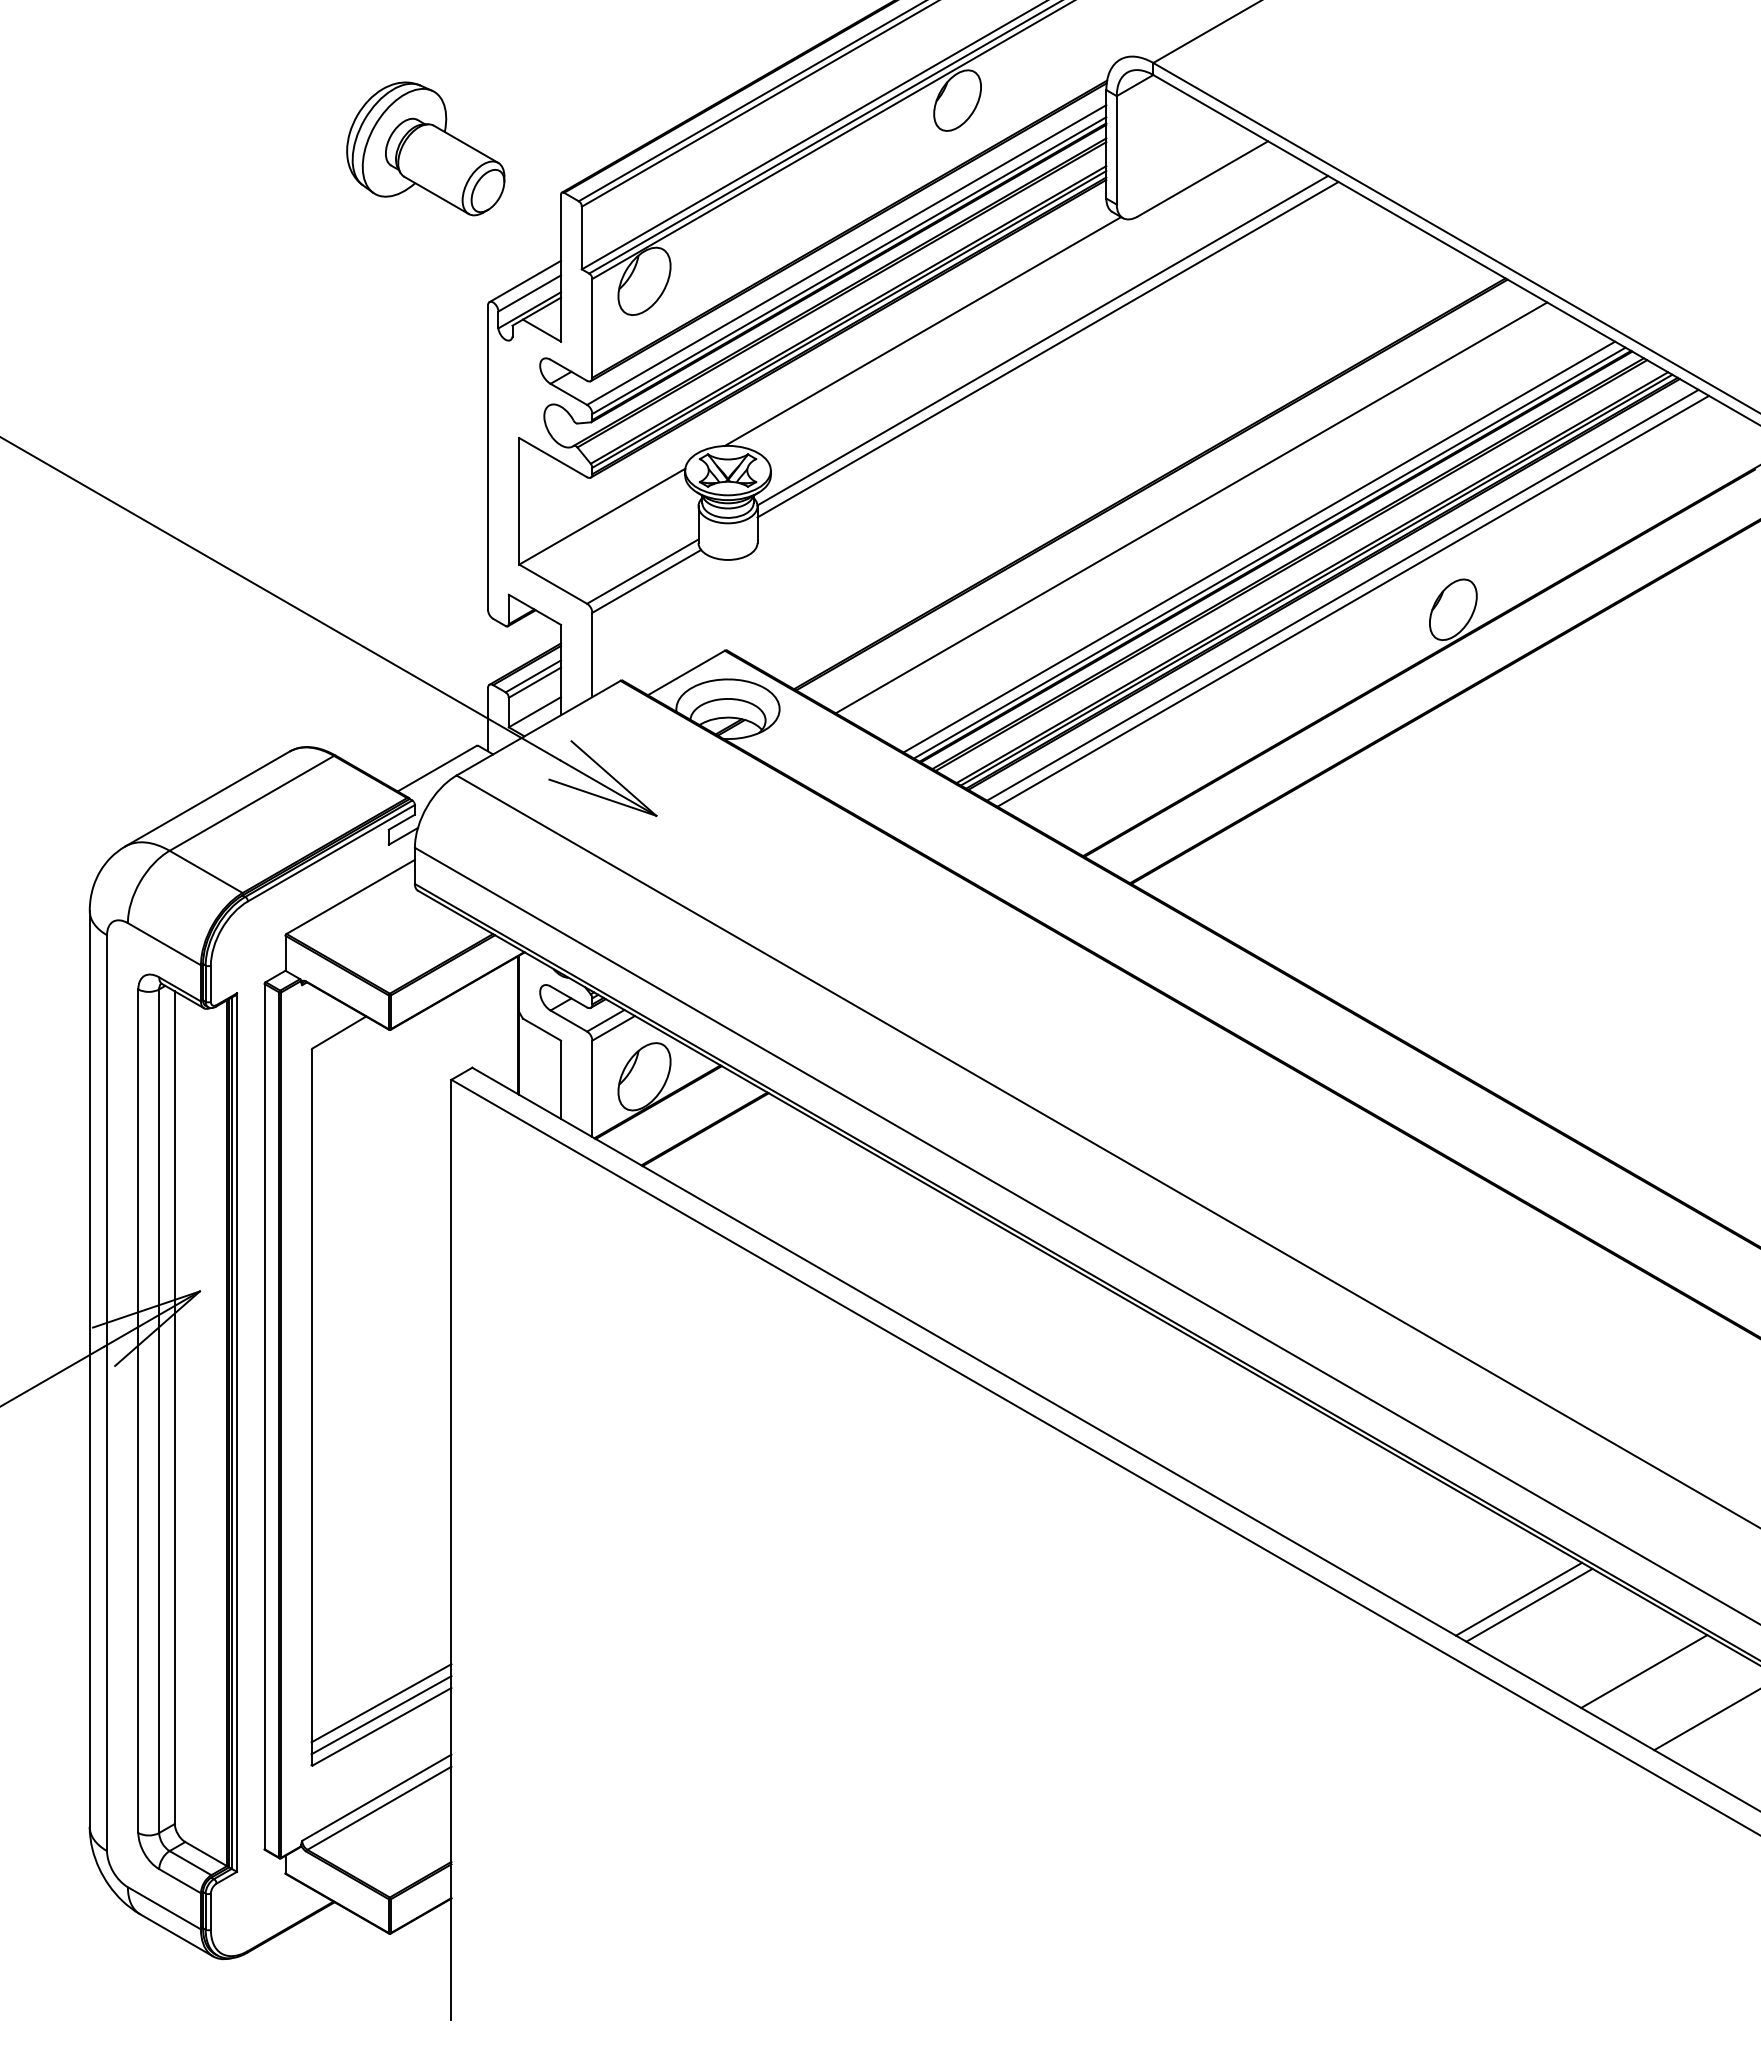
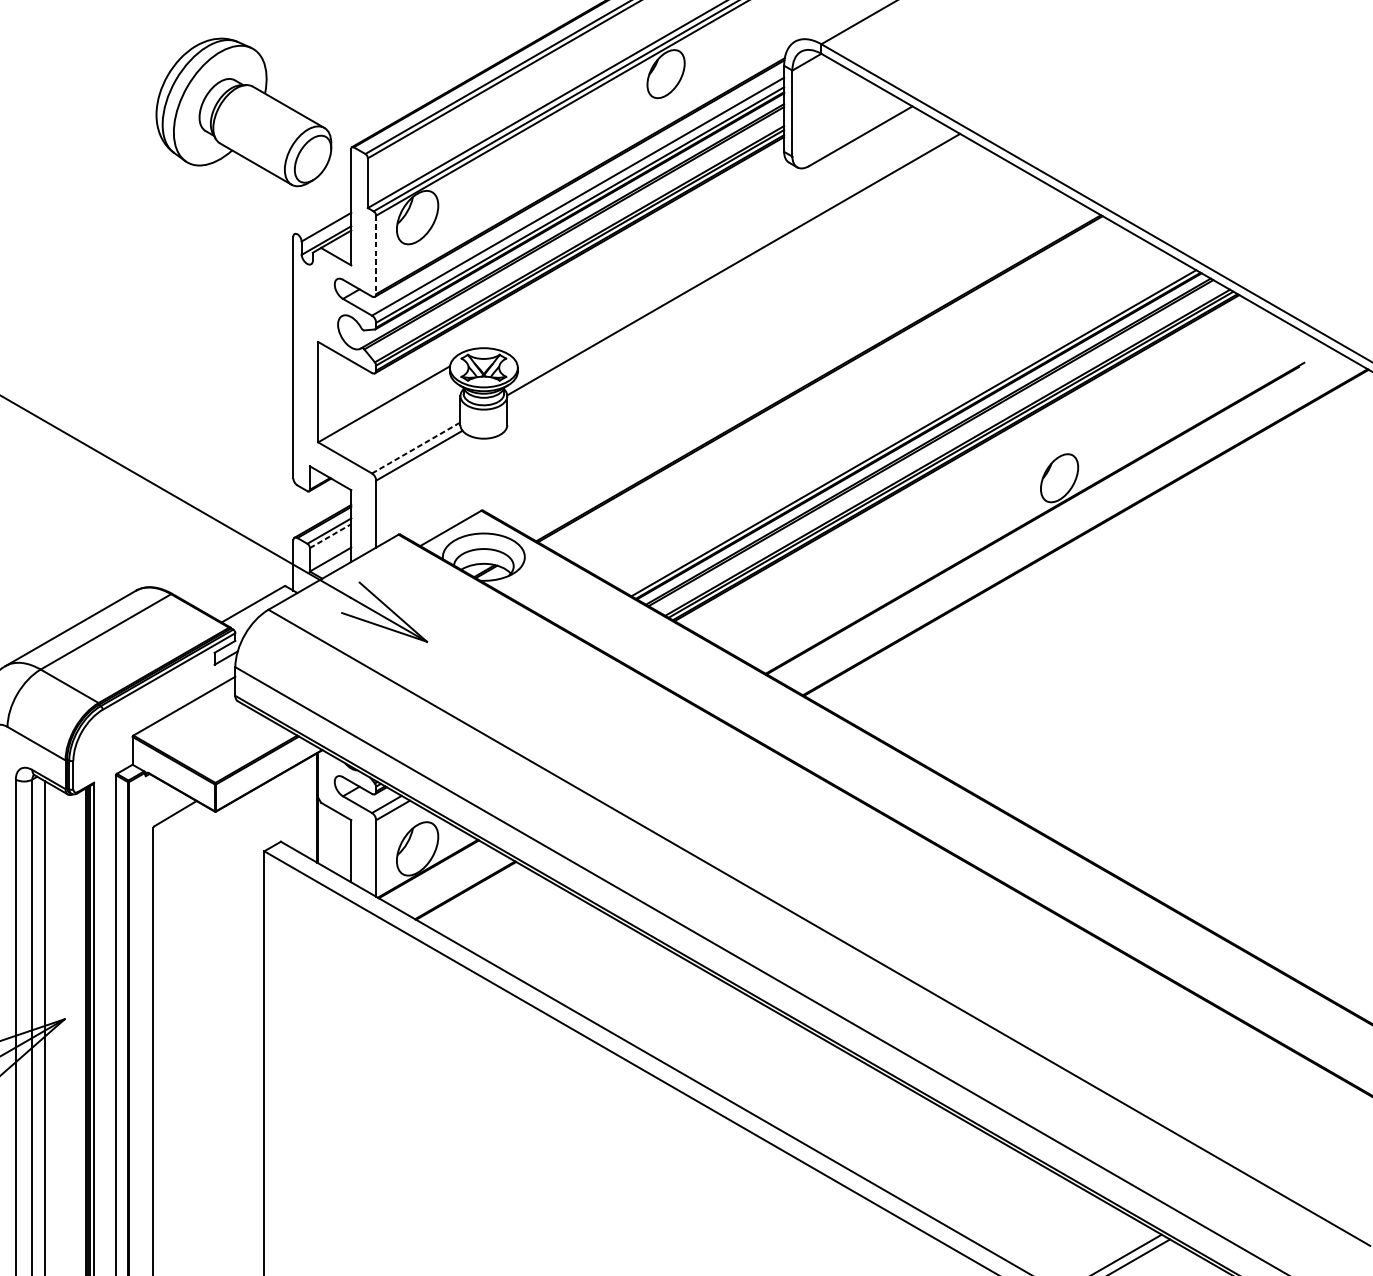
part: (425, 148) -> (243, 112), size x1.4
line: (525, 281) -> (323, 217), removed
line: (592, 328) -> (376, 254), solid -> dashed
line: (922, 331) -> (638, 257), removed
line: (1047, 349) -> (737, 271), removed
line: (1191, 507) -> (851, 397), removed
line: (1259, 546) -> (905, 428), removed
line: (643, 571) -> (416, 447), solid -> dashed
line: (1342, 594) -> (971, 466), removed
line: (1353, 600) -> (980, 470), removed
line: (535, 682) -> (331, 535), solid -> dashed

